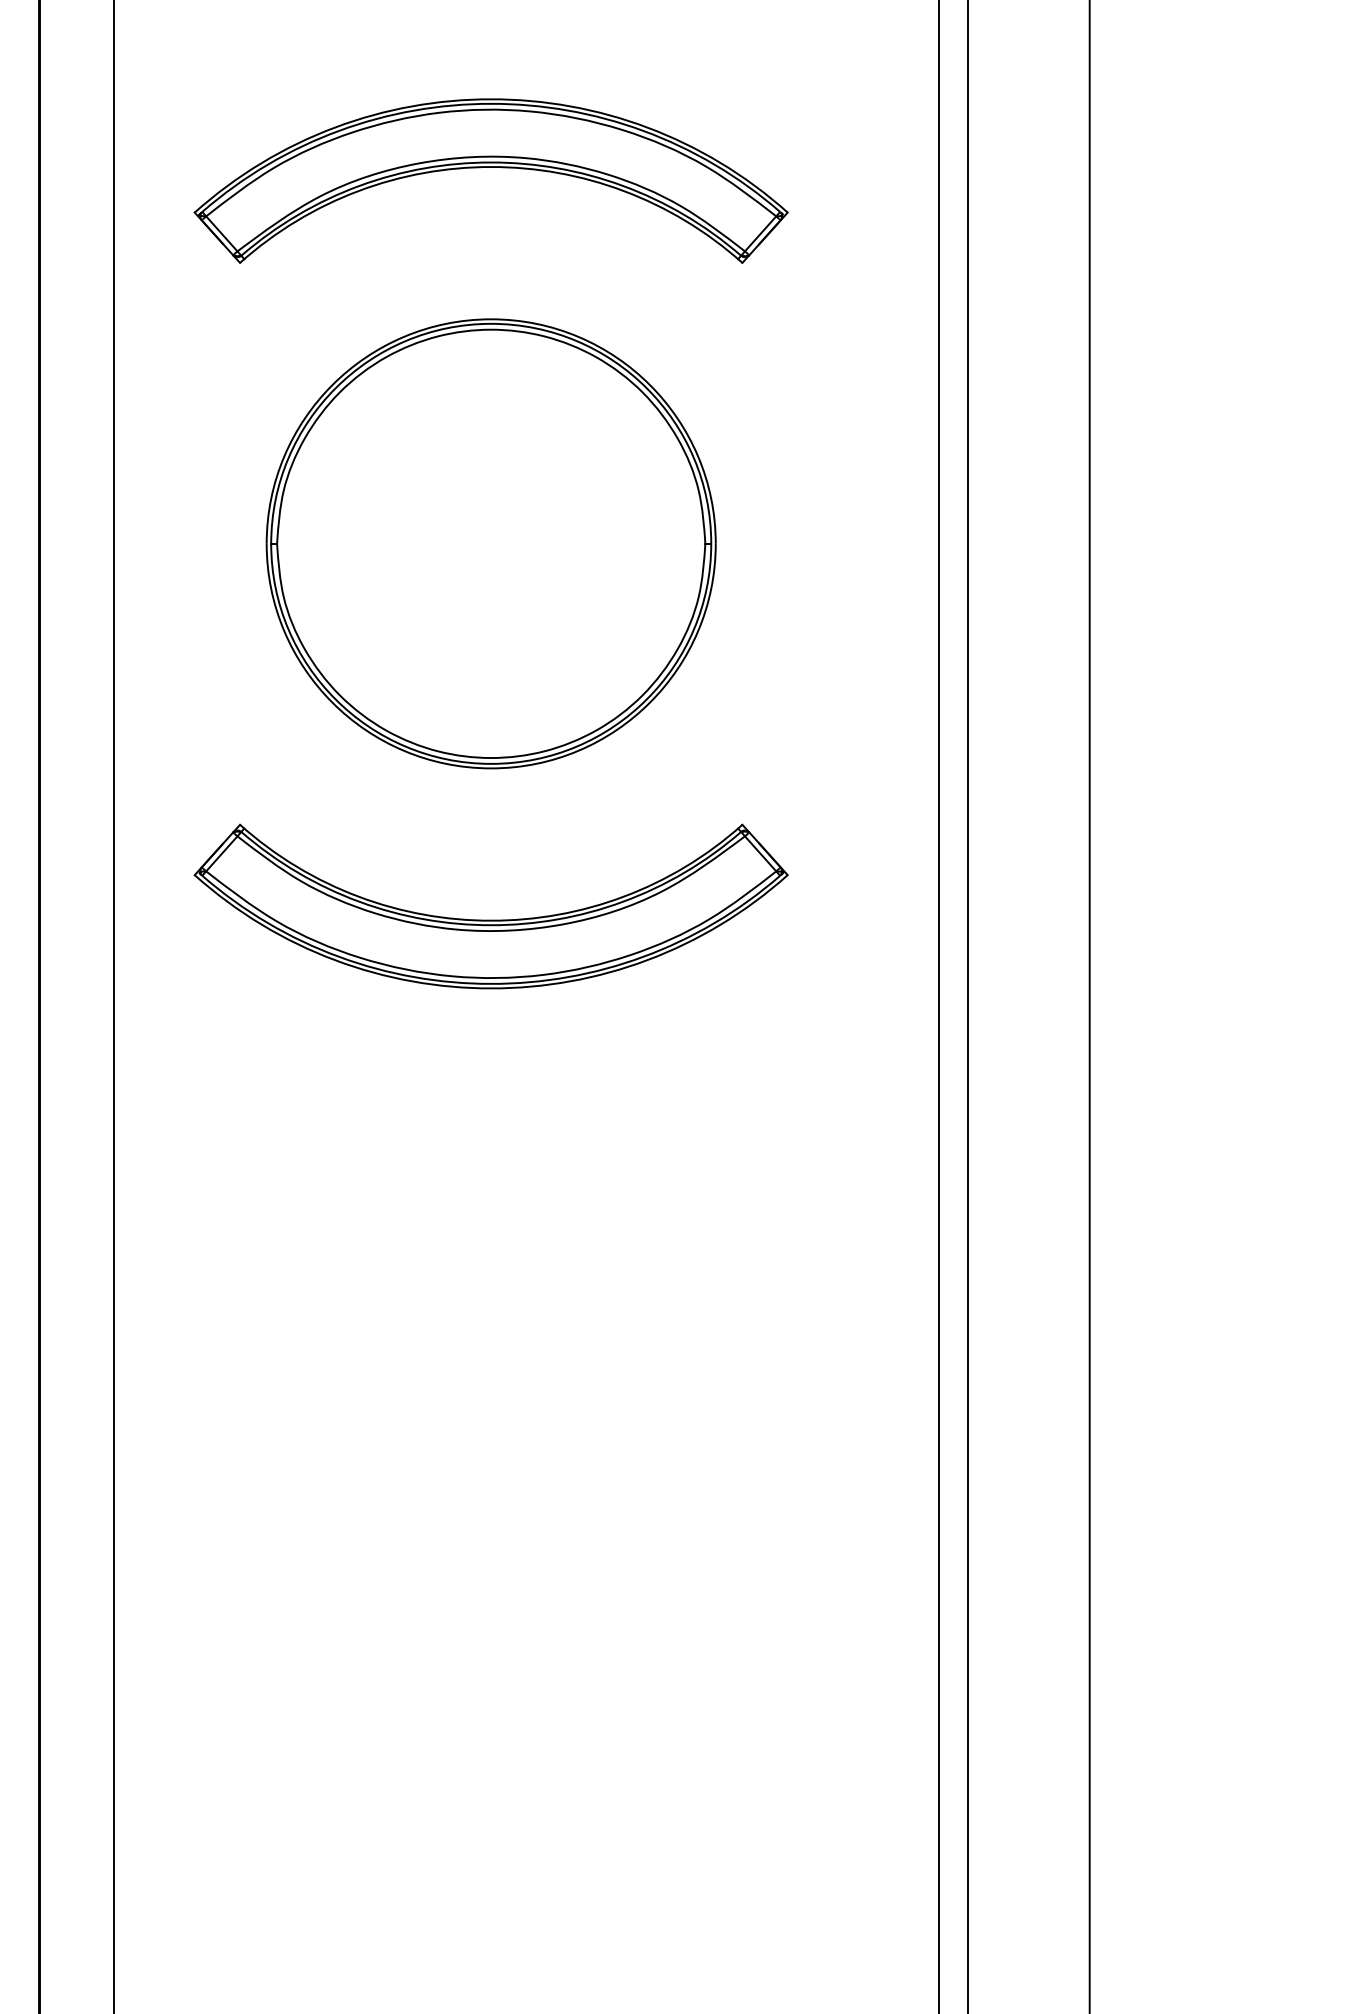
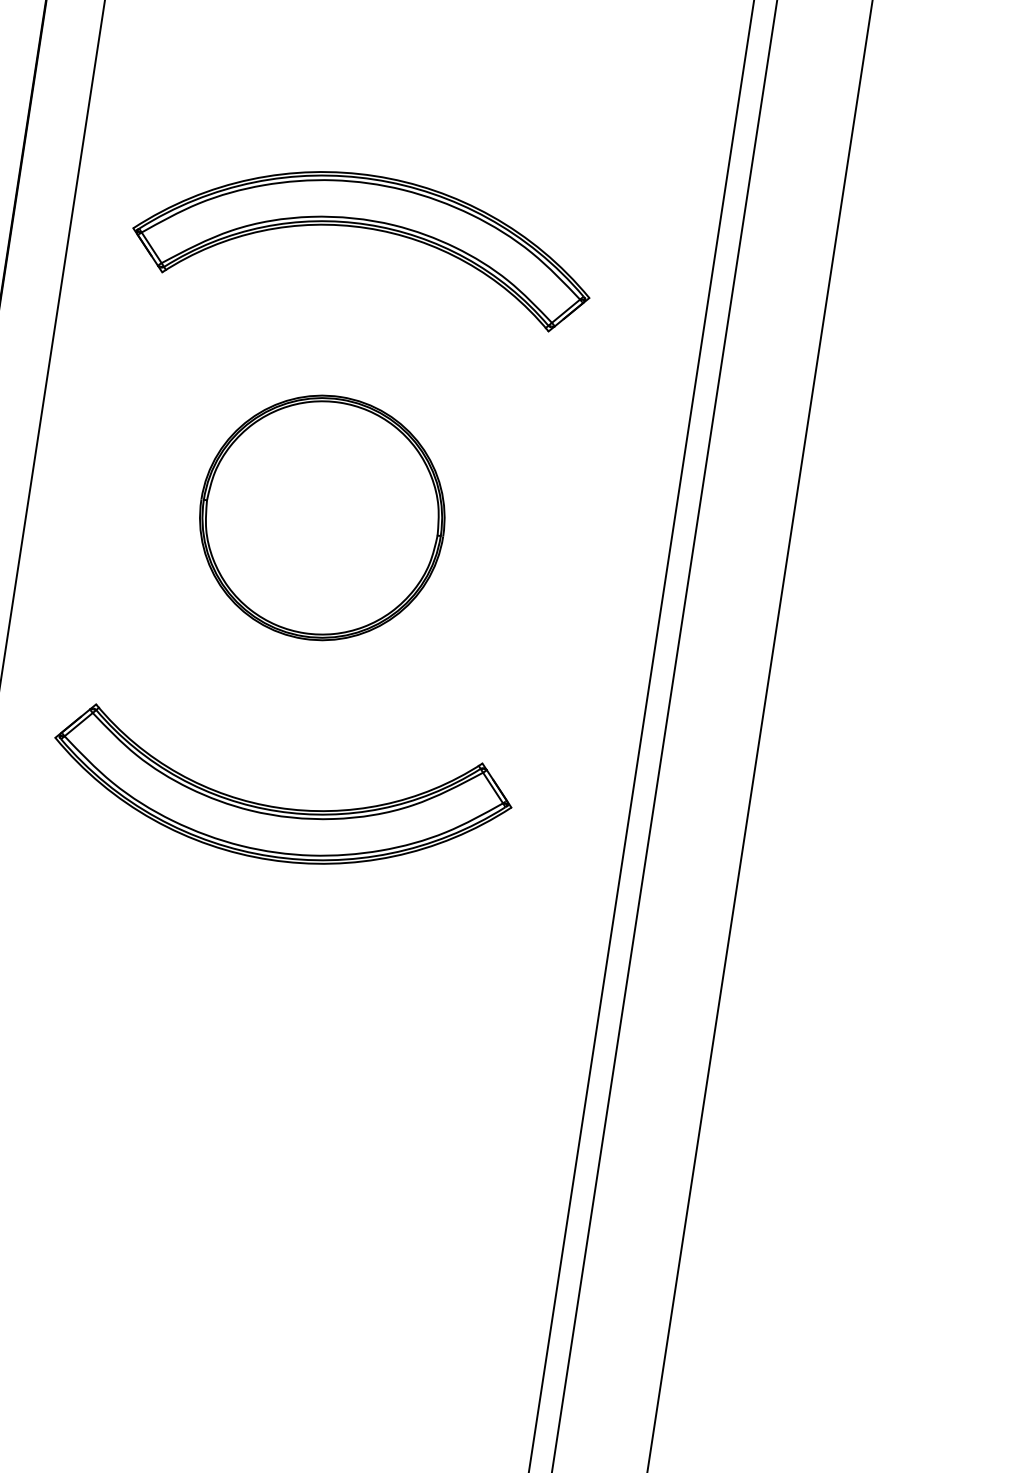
part: (490, 543) -> (321, 517), size x0.7

